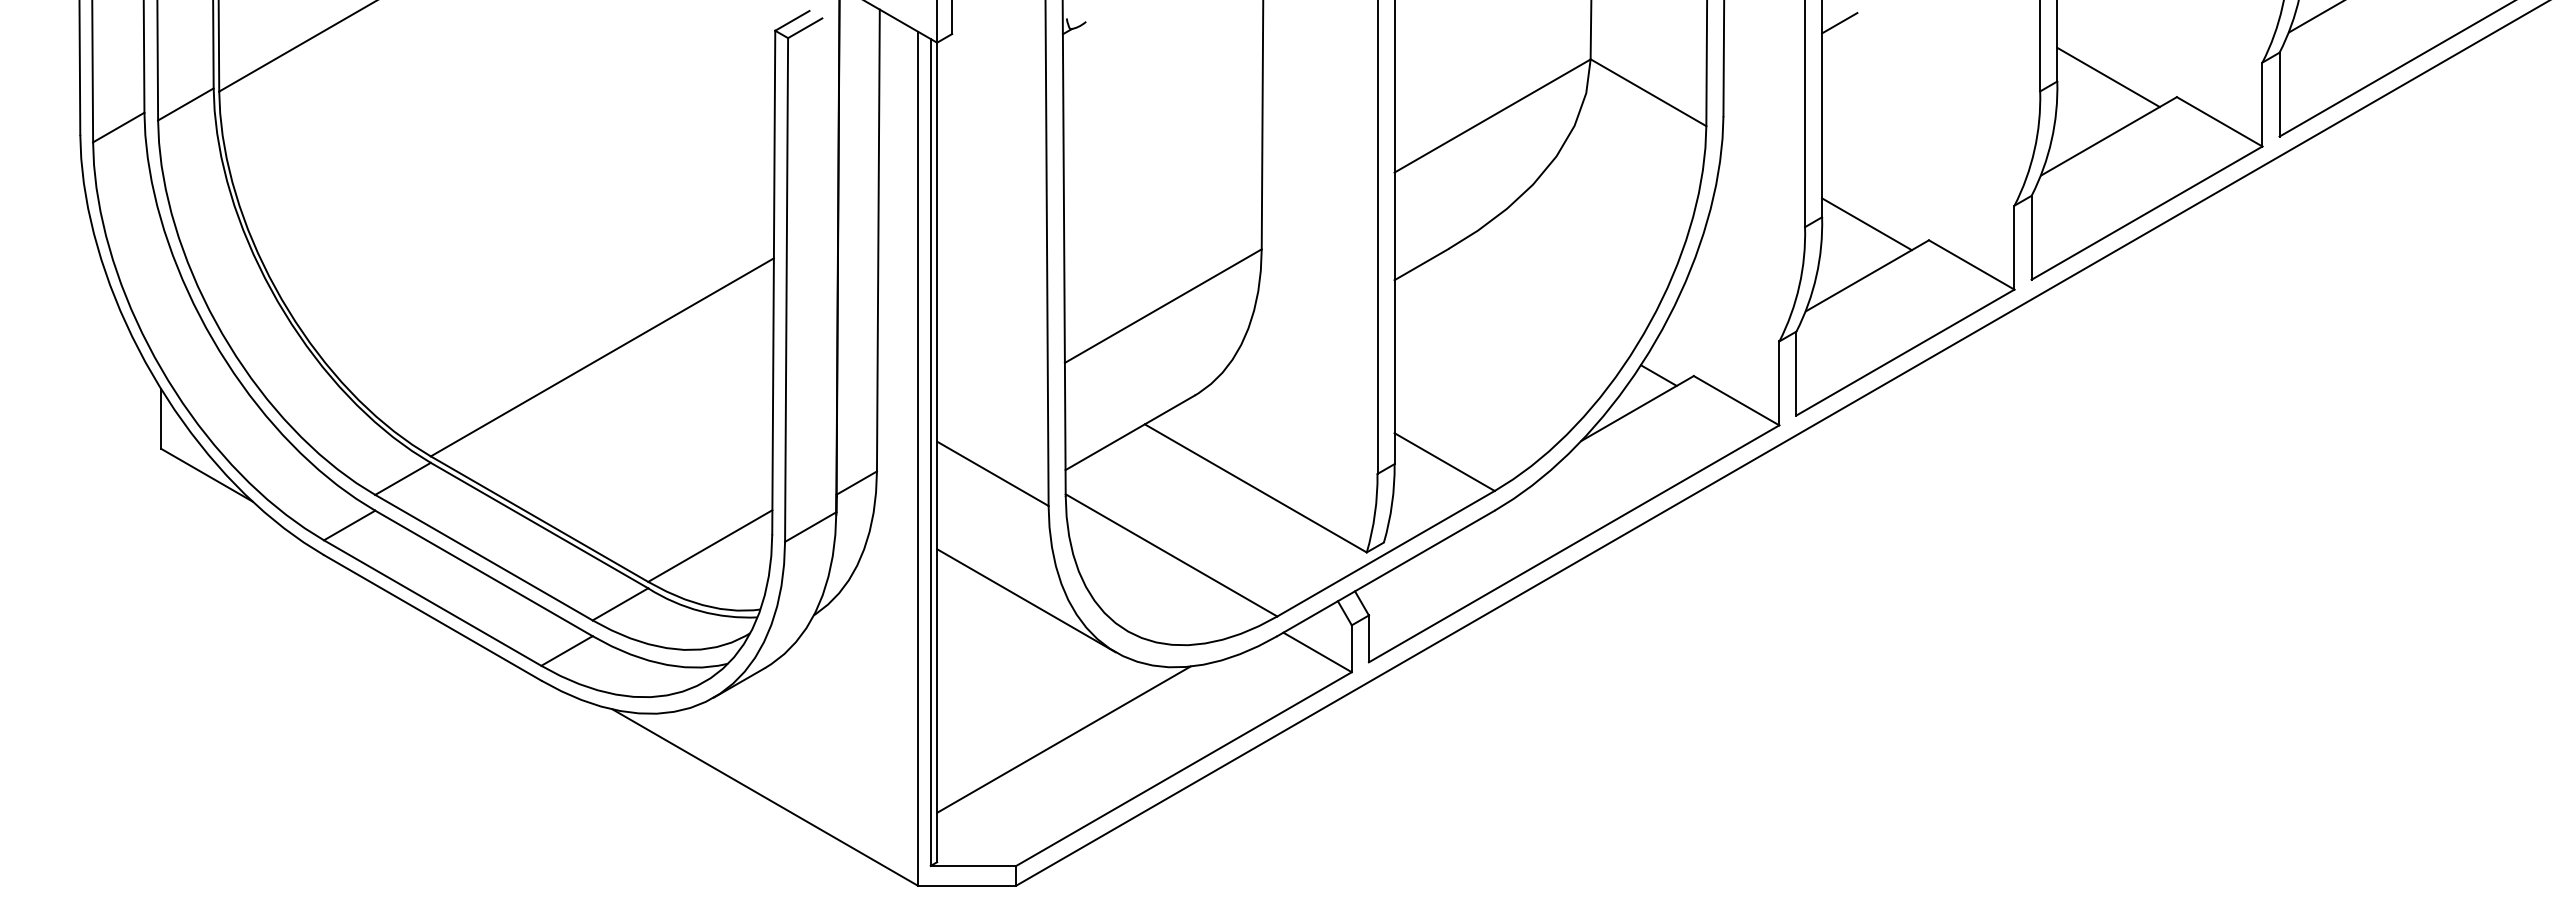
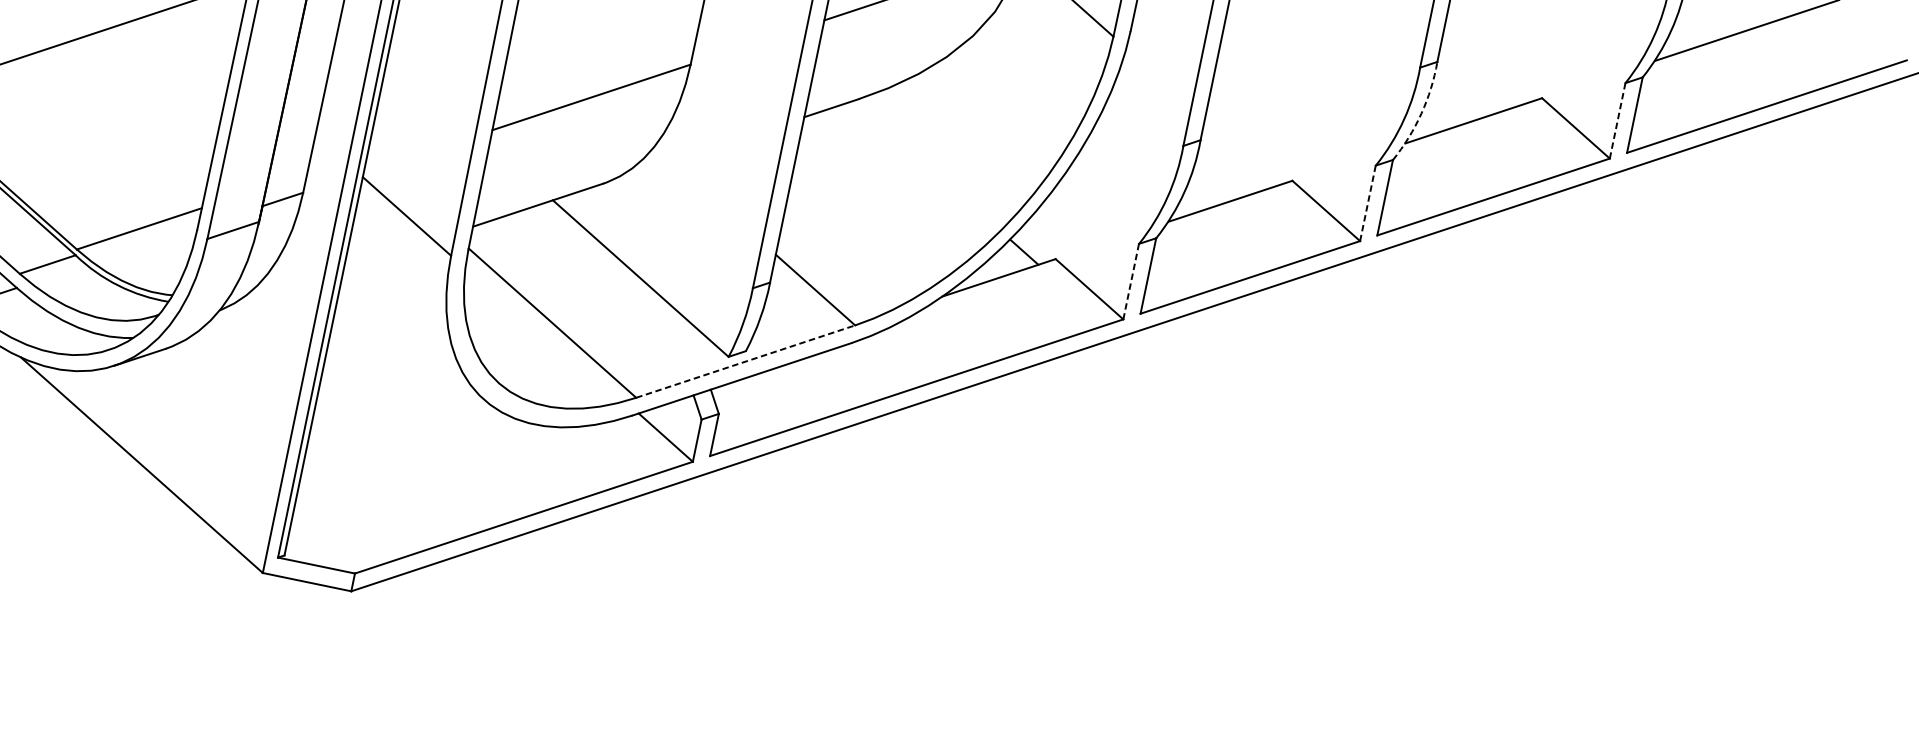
line: (2108, 77) -> (1484, 67), removed
line: (2262, 104) -> (1617, 120), solid -> dashed
arc: (2051, 140) -> (1421, 113), solid -> dashed
line: (1866, 224) -> (1239, 154), removed
line: (2014, 247) -> (1368, 203), solid -> dashed
line: (1779, 383) -> (1131, 281), solid -> dashed
line: (1386, 553) -> (746, 361), solid -> dashed
line: (1026, 600) -> (413, 336), removed
line: (1063, 739) -> (421, 468), removed

